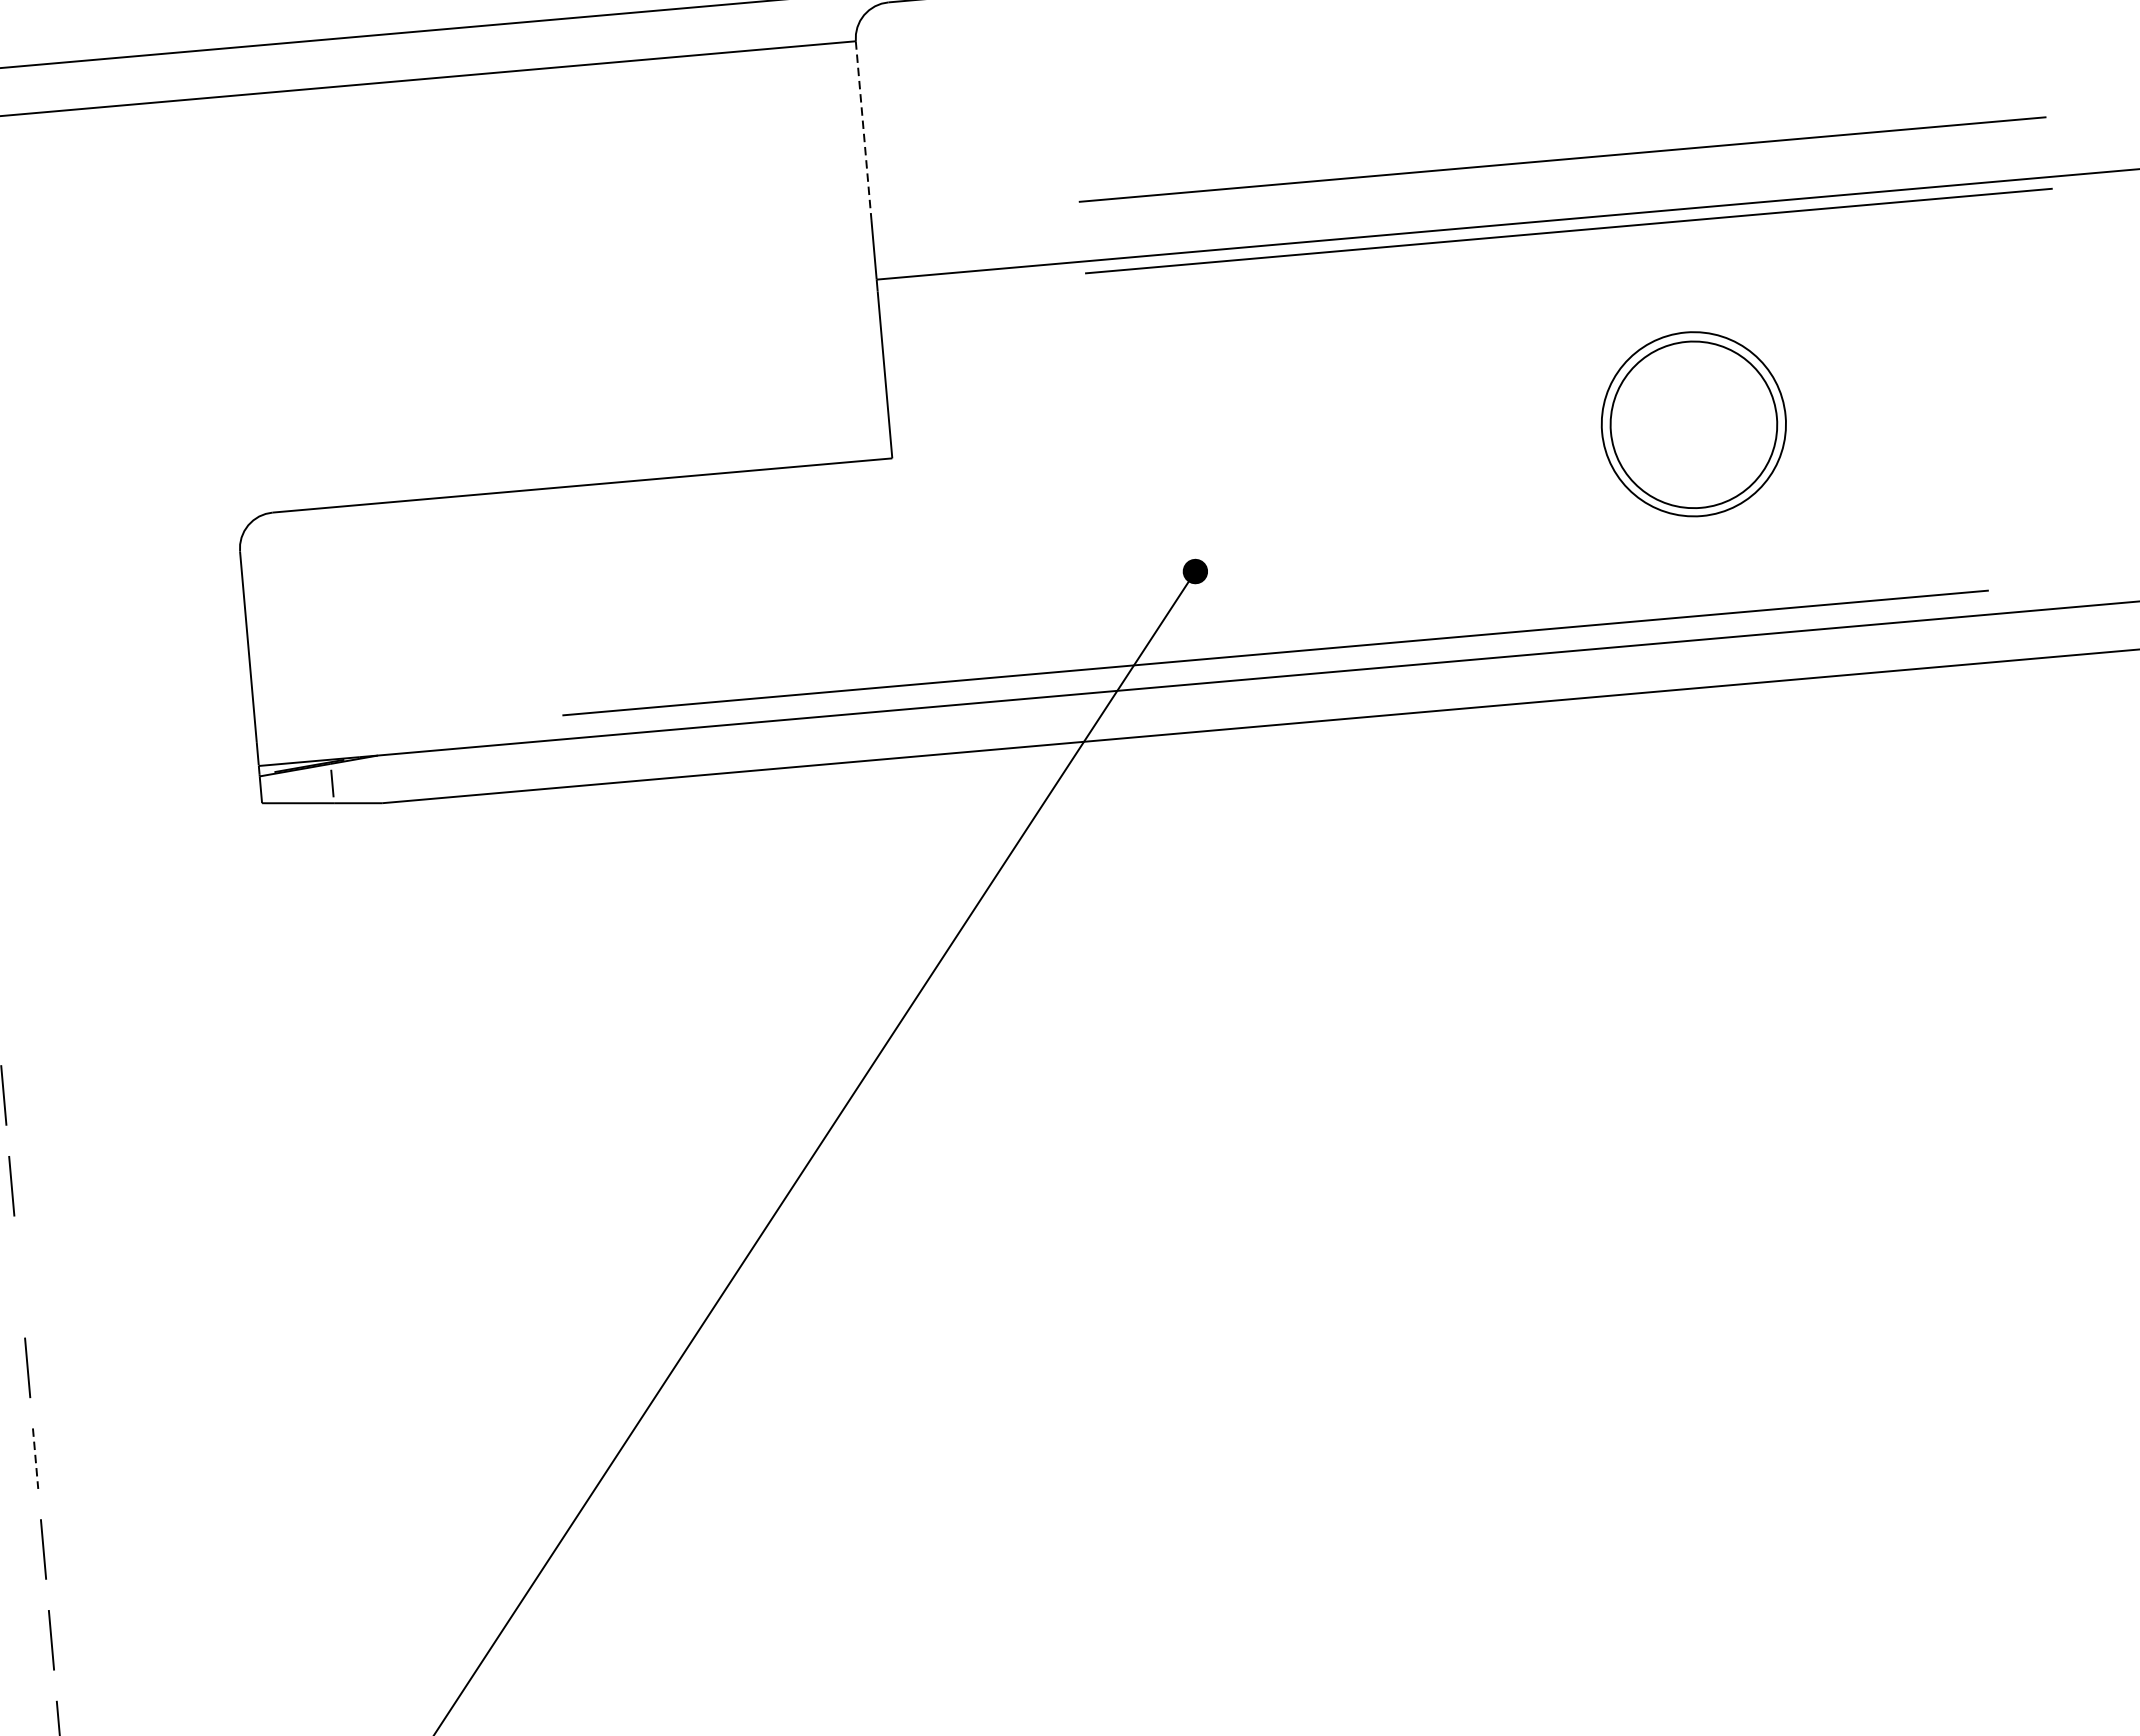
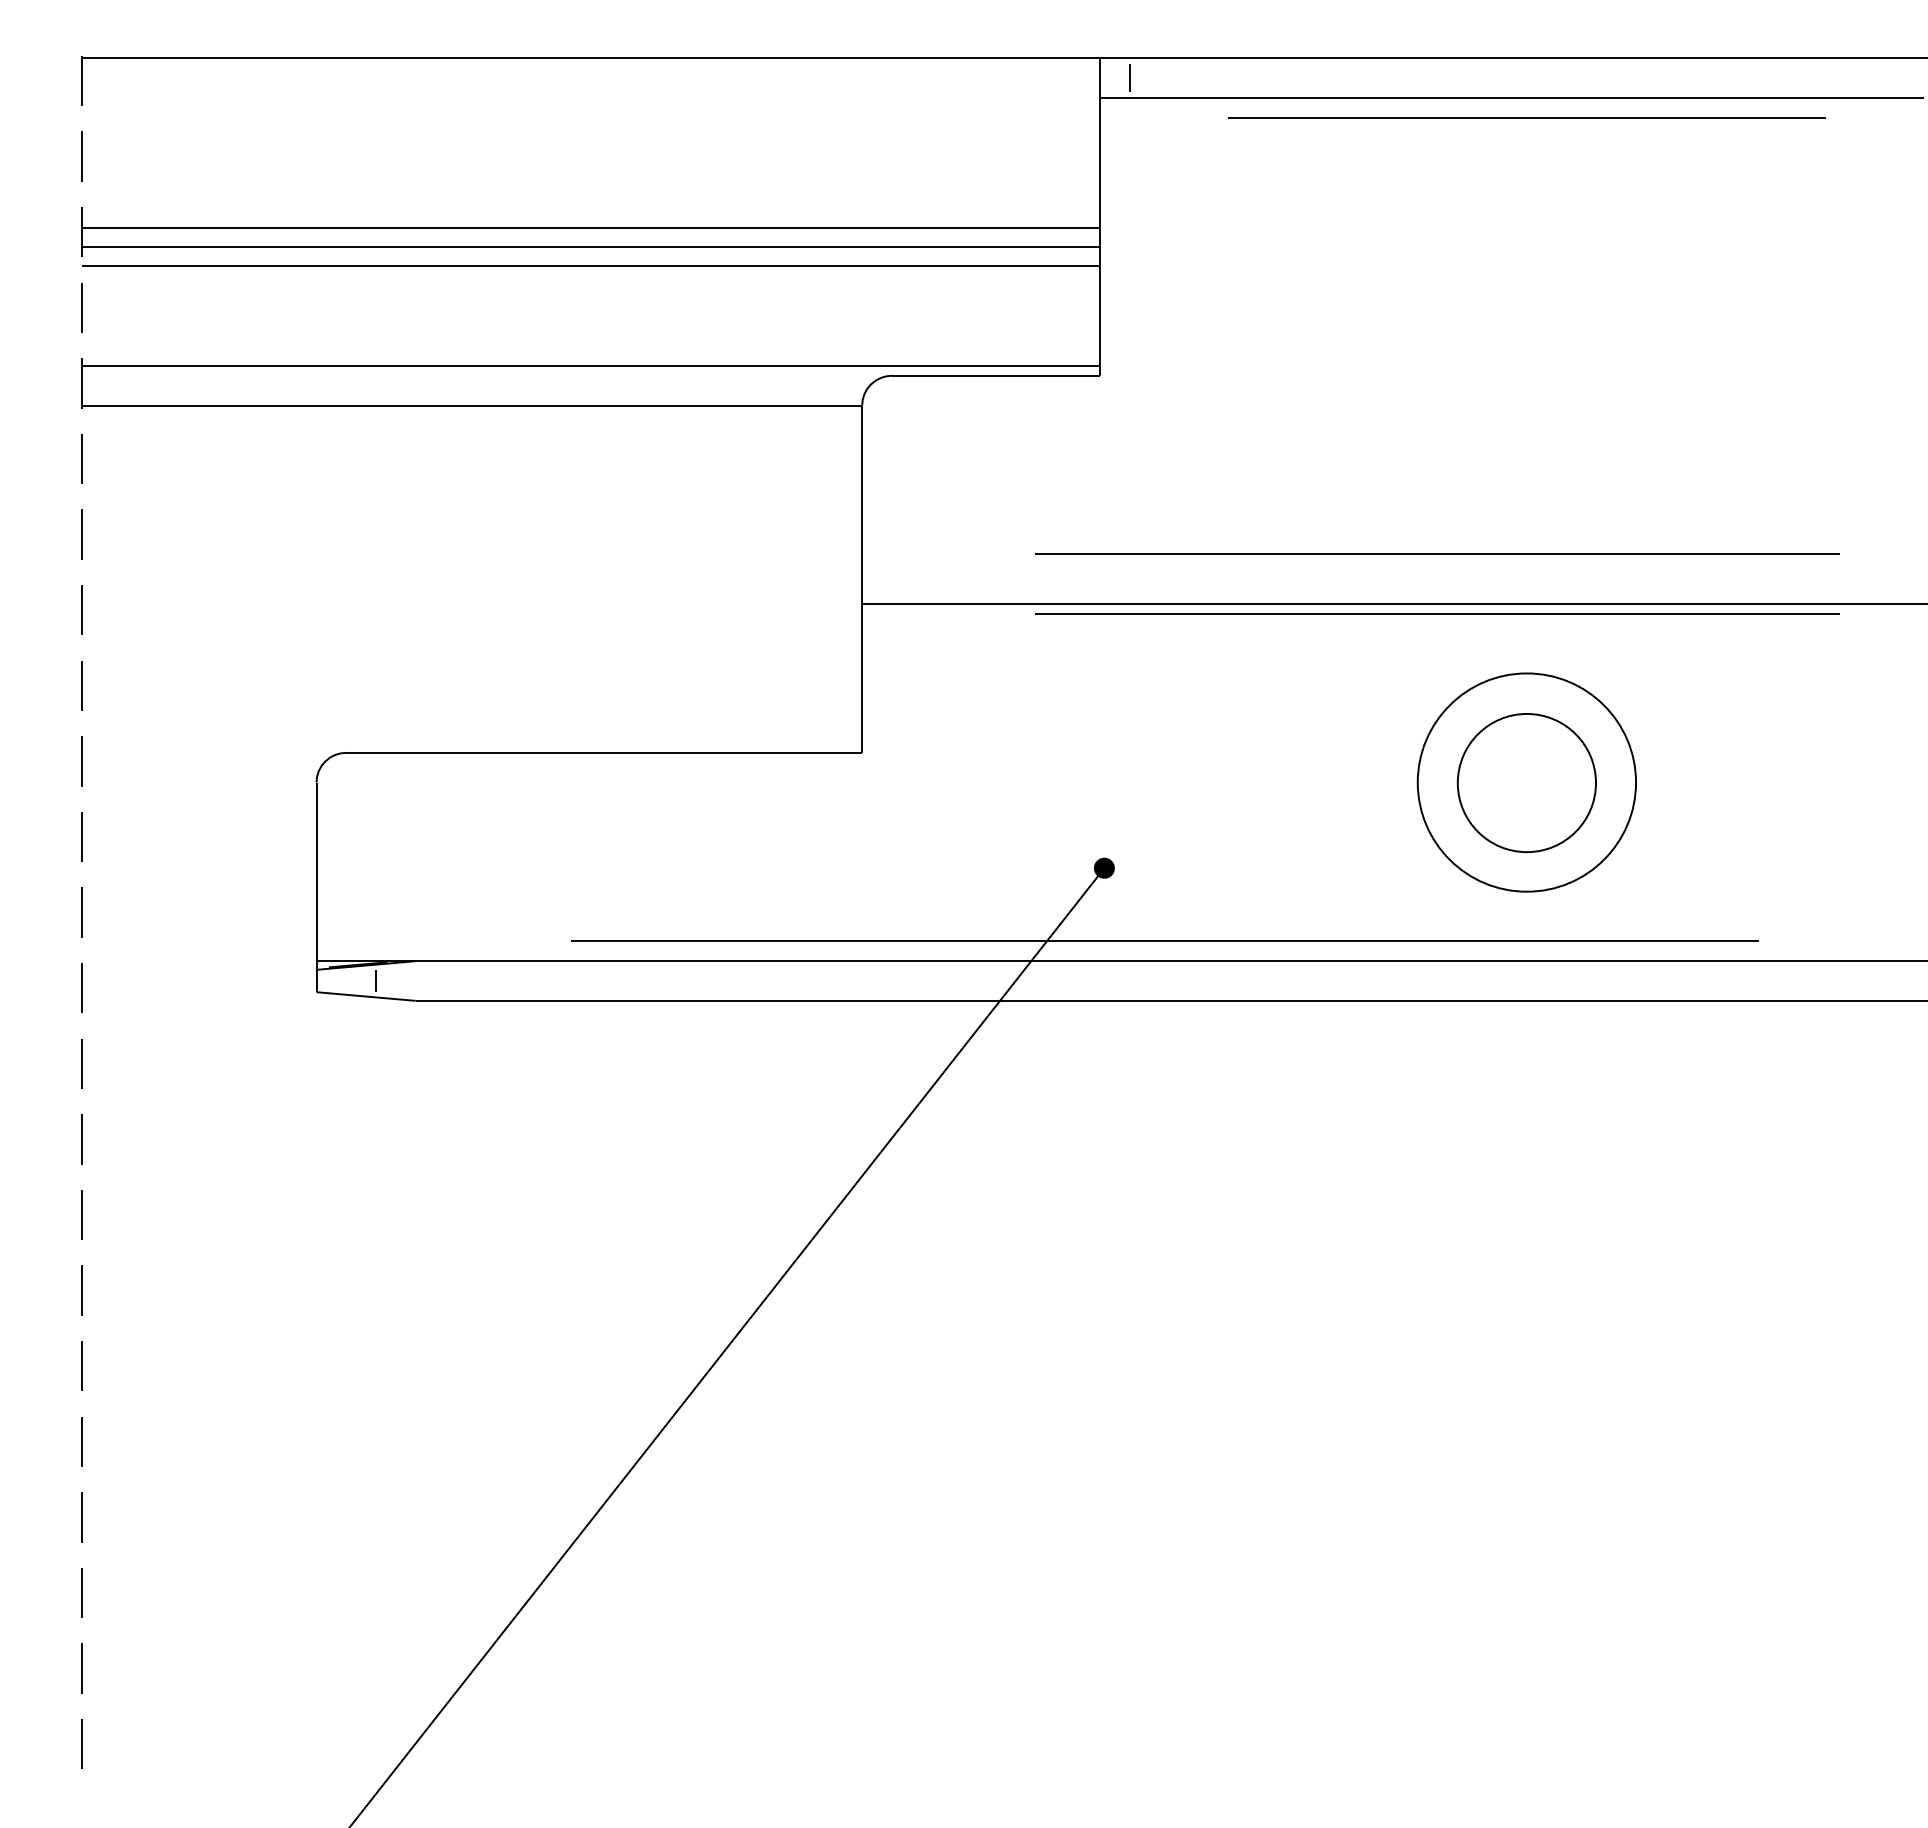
line: (864, 131) -> (862, 480), dashed -> solid
circle: (1693, 424) -> (1526, 782), size x1.43
line: (19, 1276) -> (81, 1365), added
line: (36, 1458) -> (82, 1517), dashed -> solid

